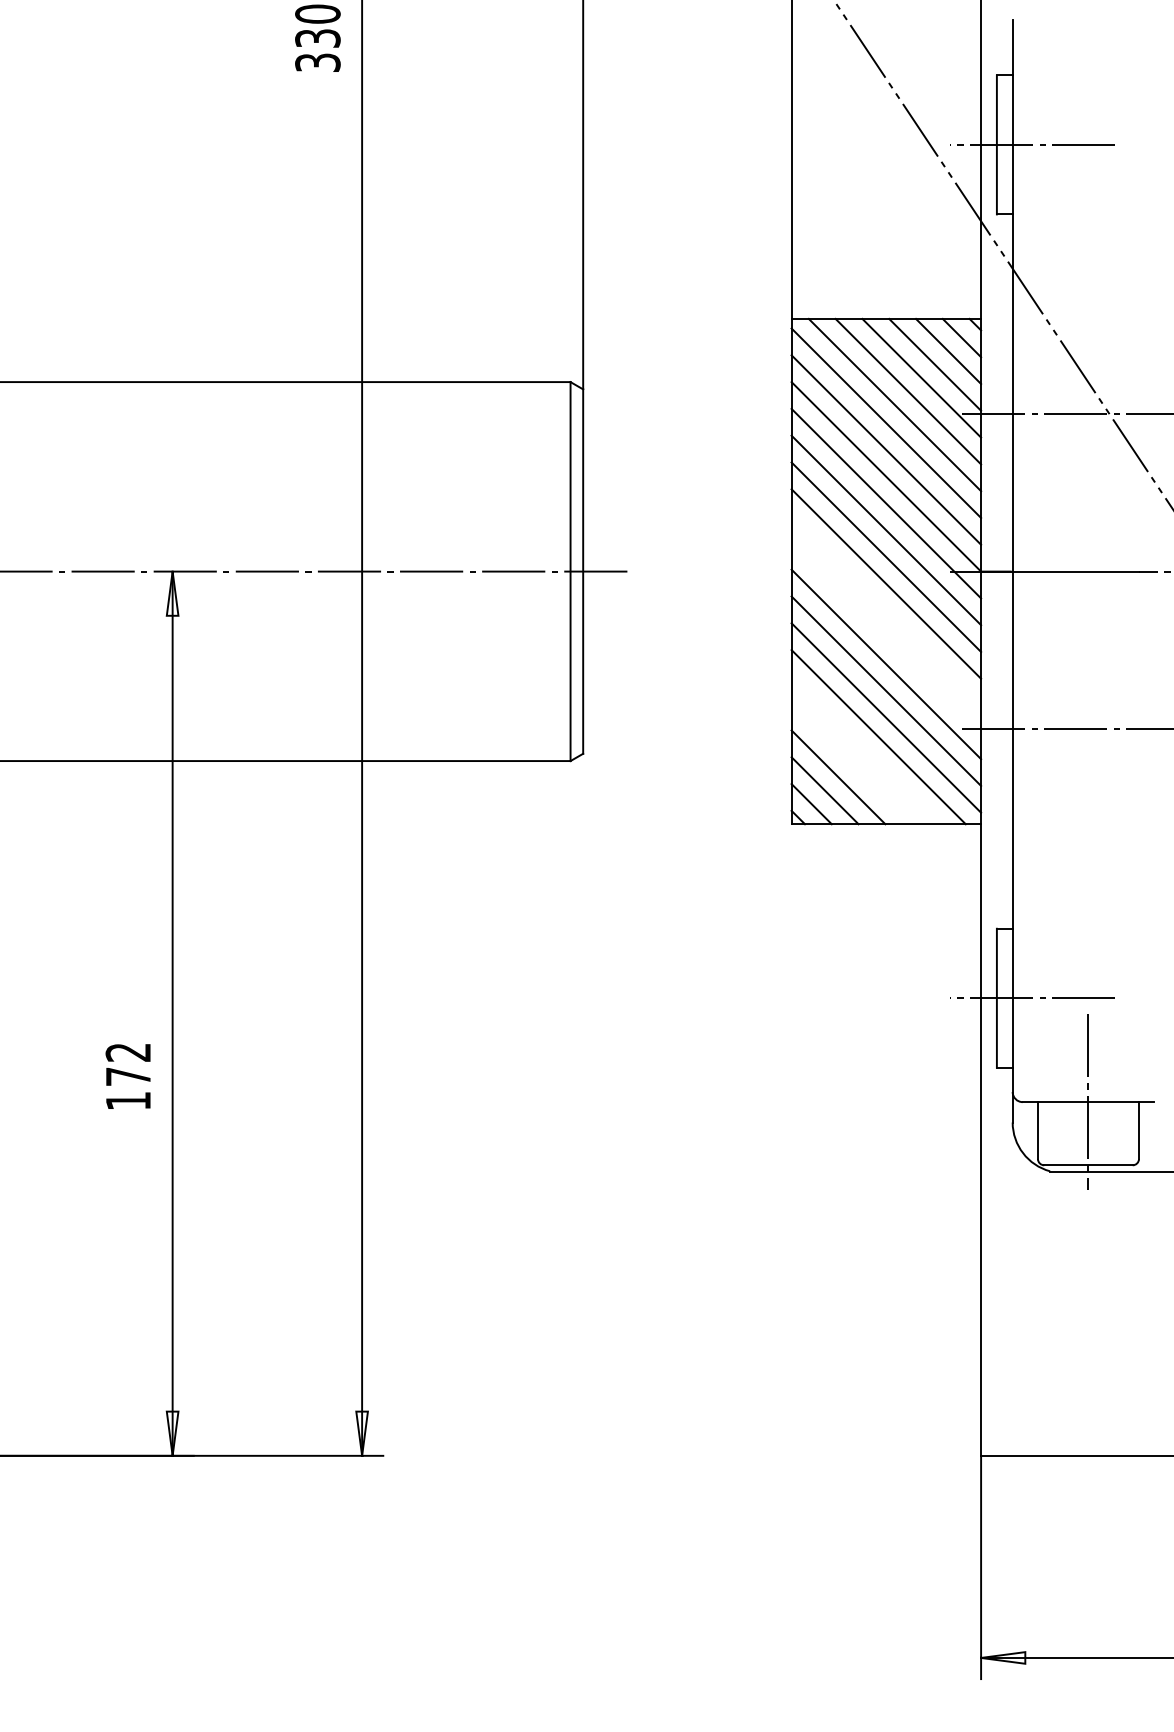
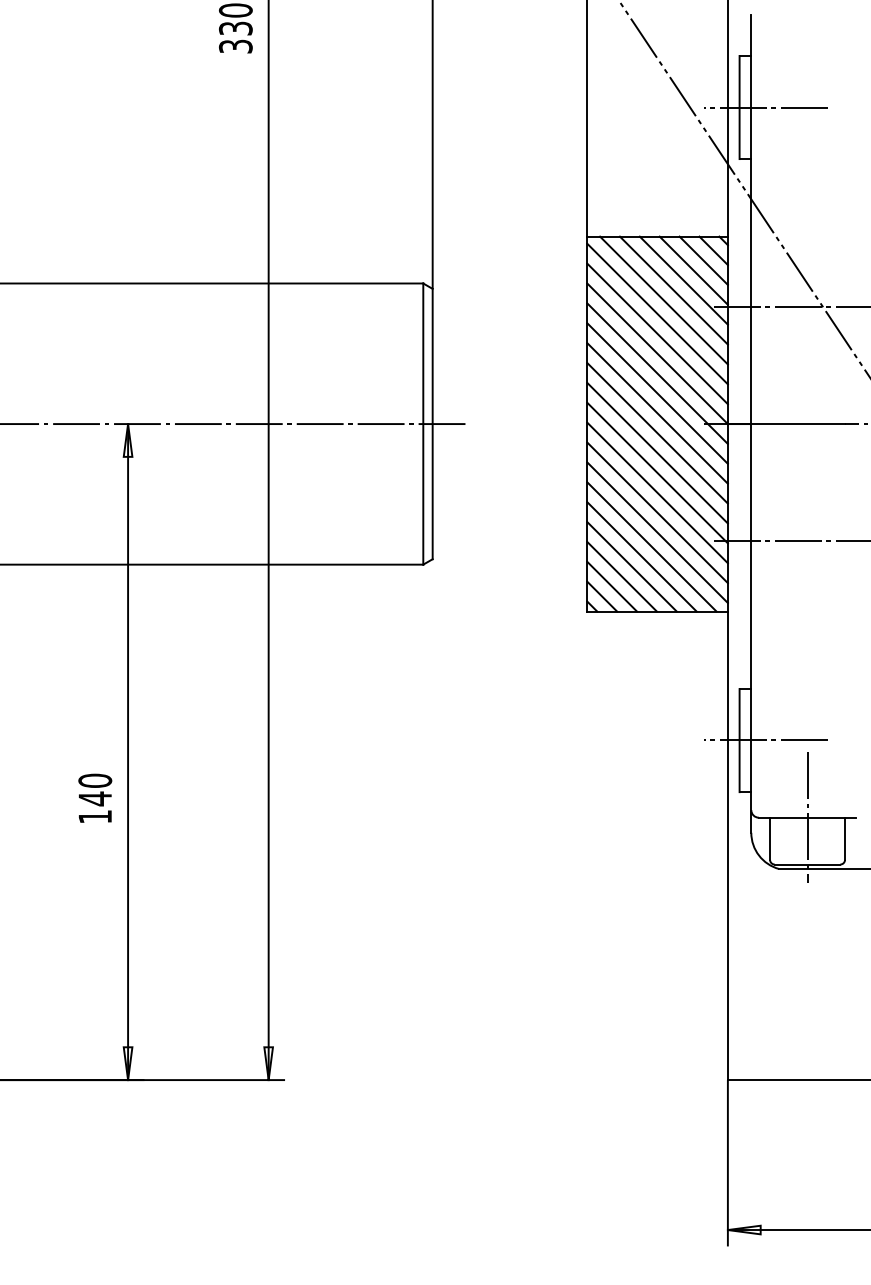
line: (886, 609) -> (657, 452), added
line: (886, 636) -> (657, 472), added
line: (864, 750) -> (641, 556), added
line: (851, 763) -> (631, 566), added
text: (128, 1064) -> (95, 789), 172 -> 140

